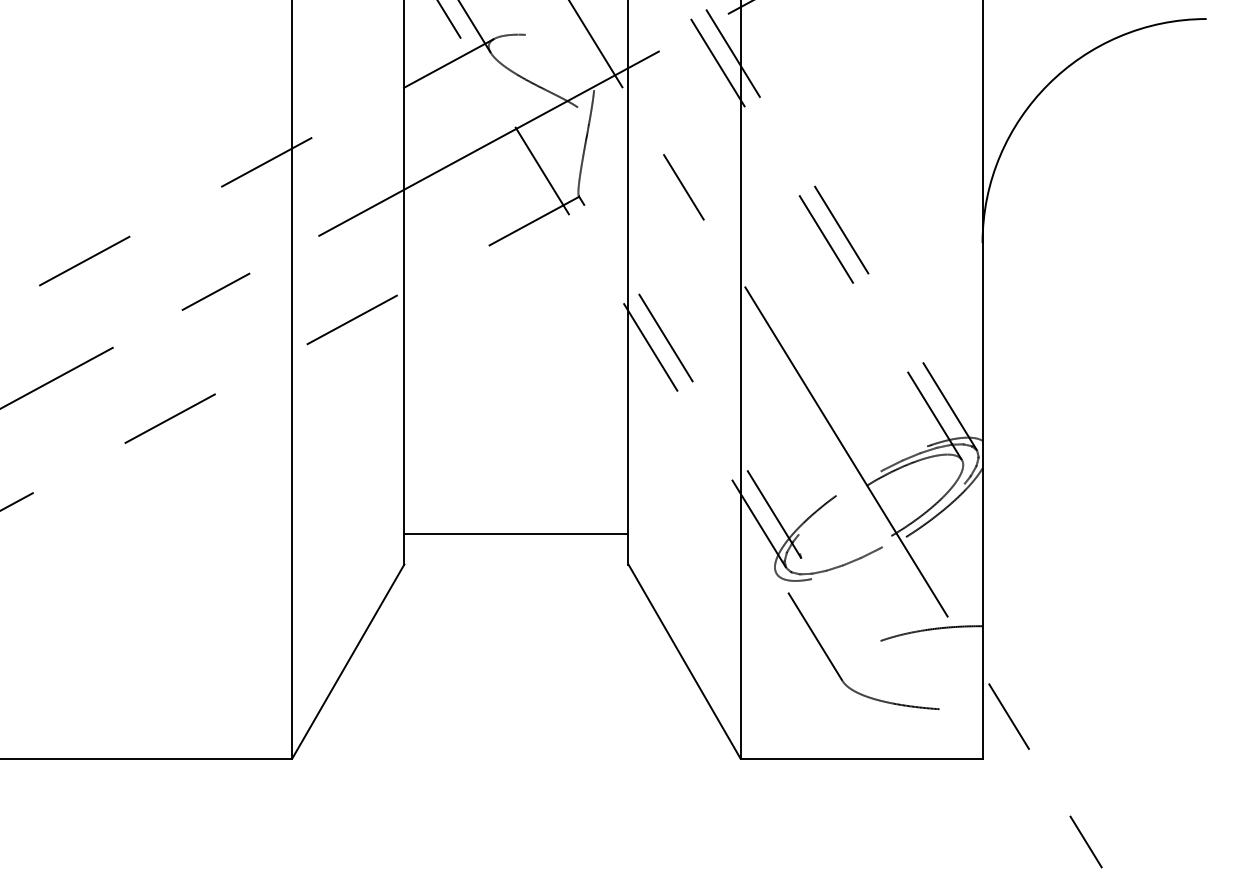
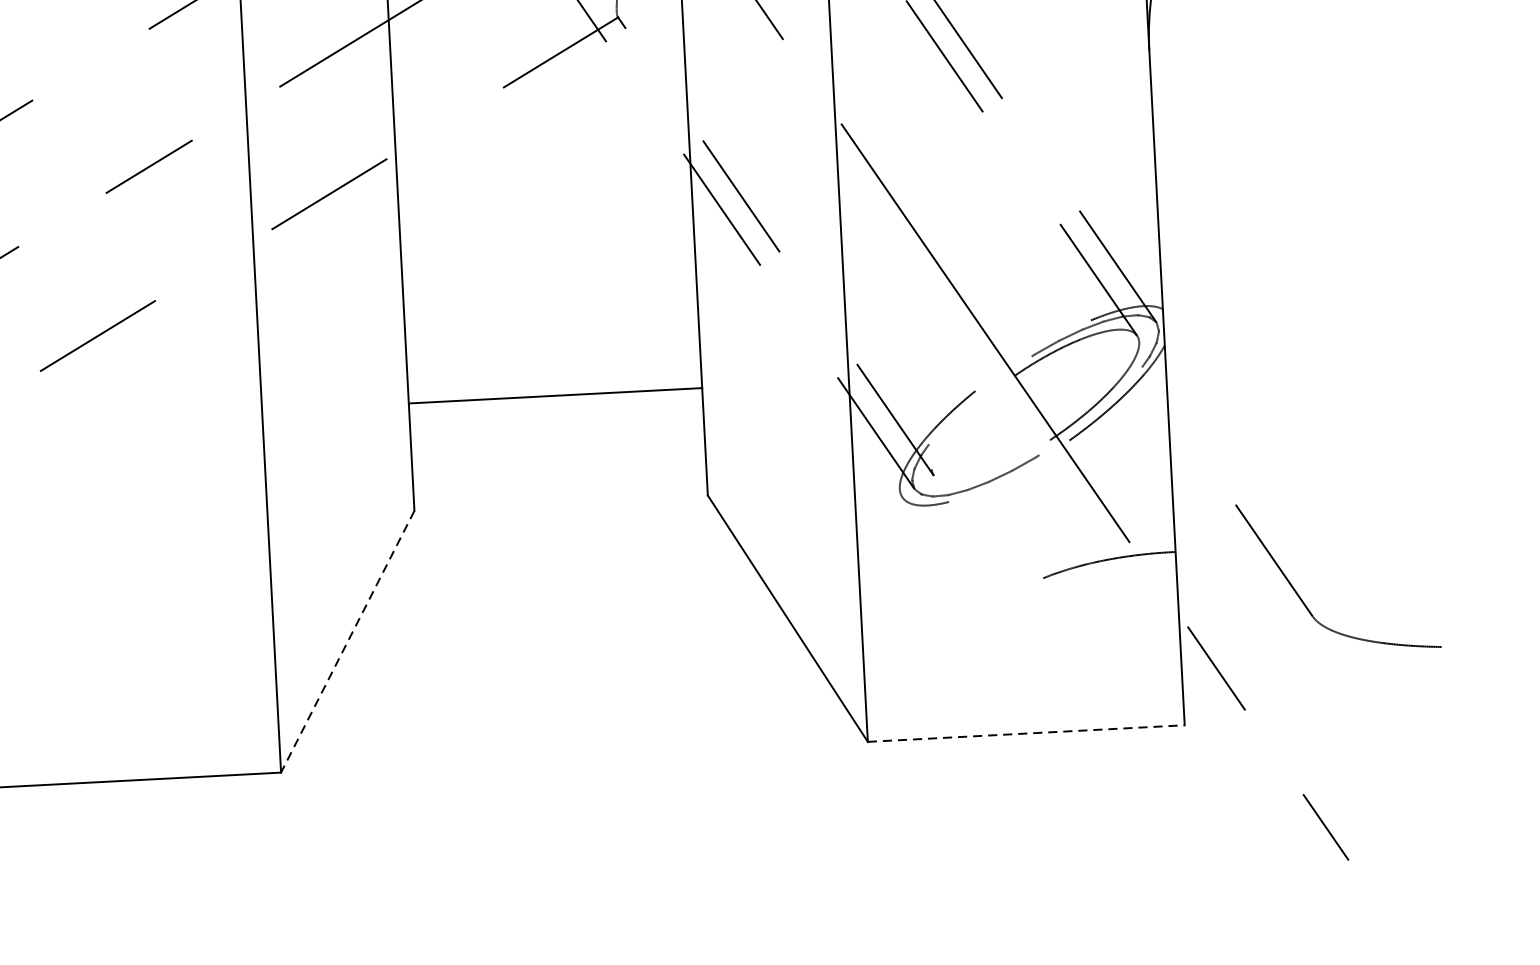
line: (516, 534) -> (555, 395), moved
line: (348, 661) -> (347, 641), solid -> dashed
part: (834, 665) -> (1301, 596), moved
line: (862, 758) -> (1027, 733), solid -> dashed

